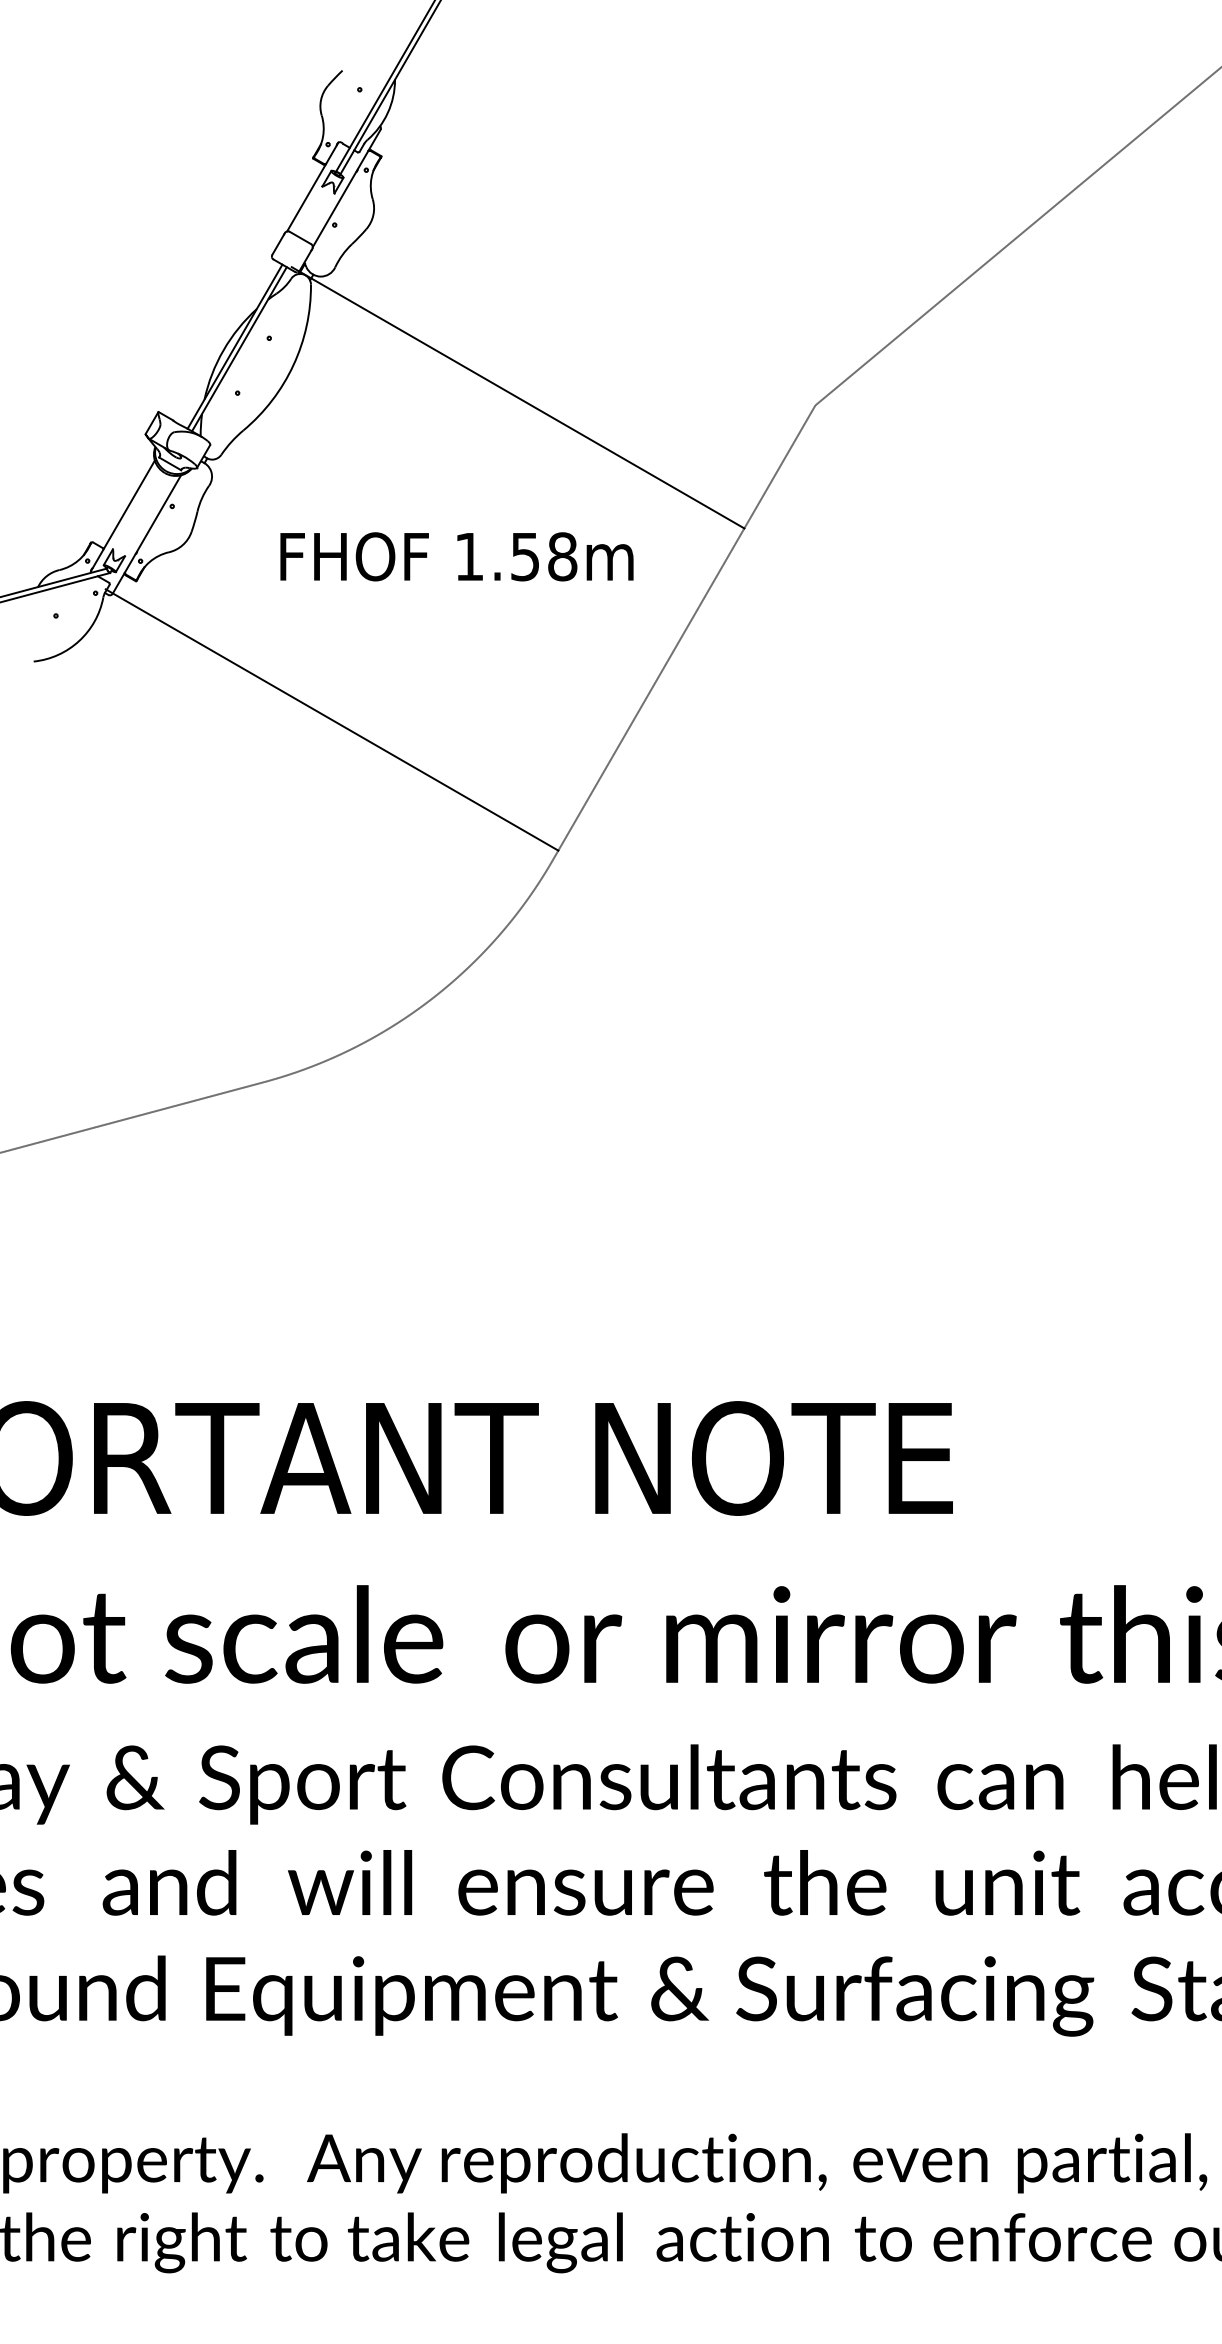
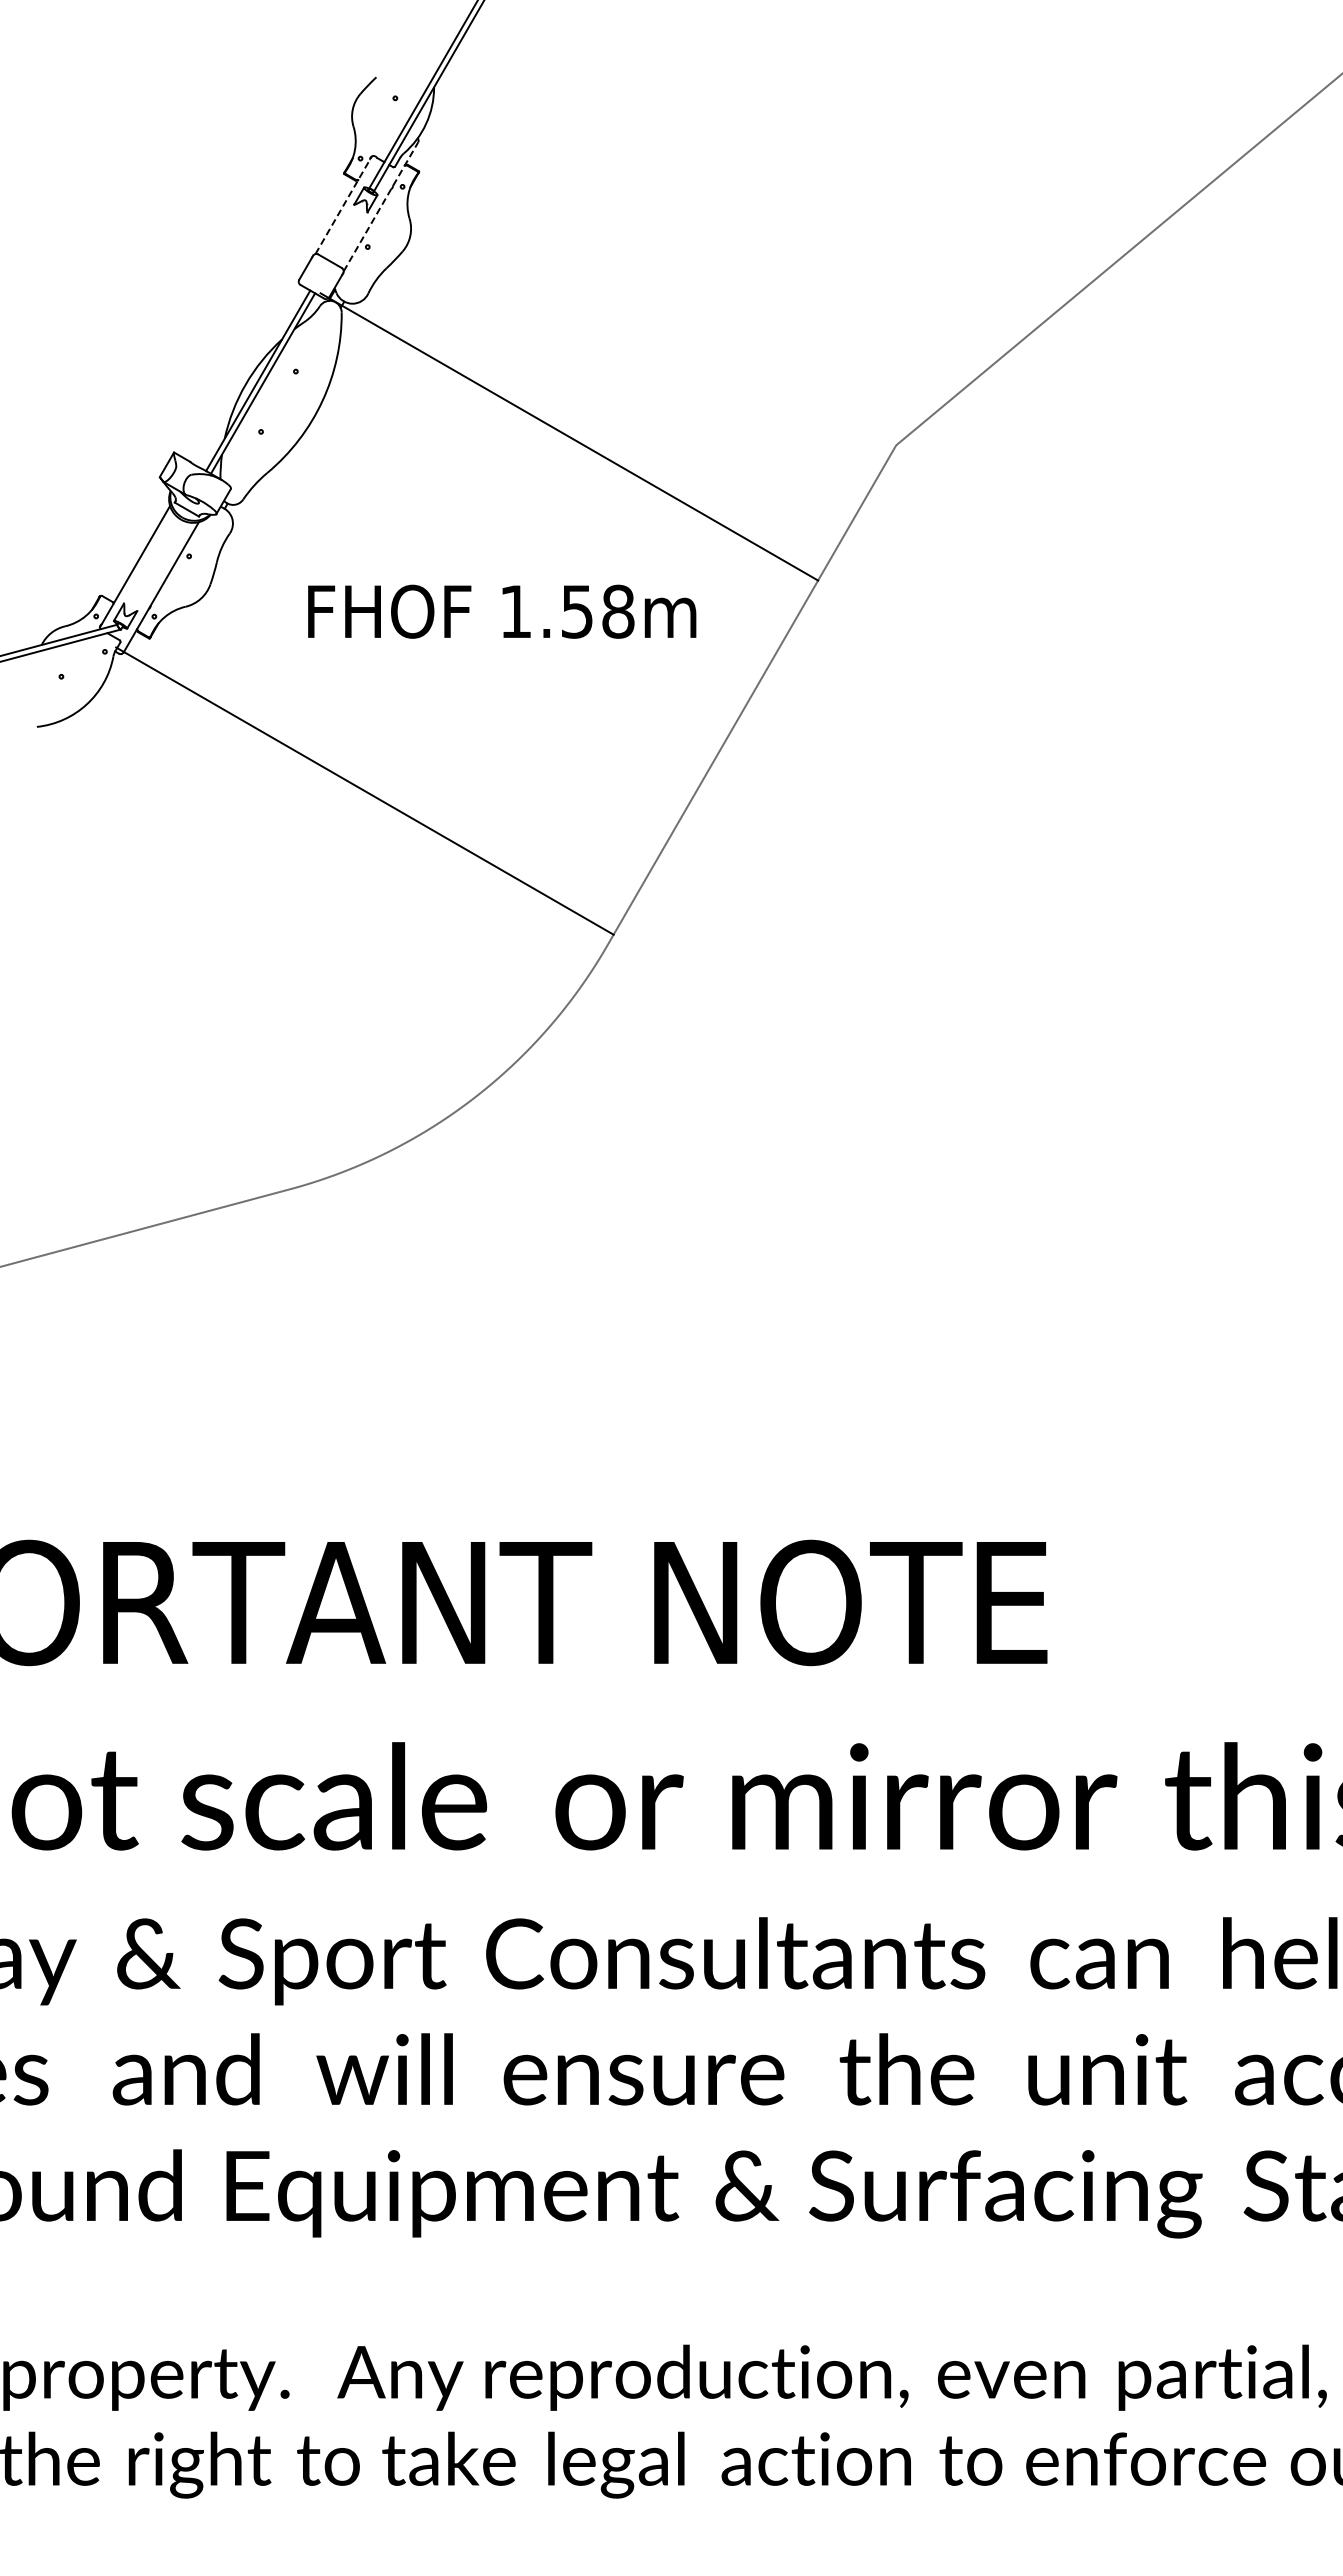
line: (312, 186) -> (343, 204), solid -> dashed
line: (347, 188) -> (381, 206), solid -> dashed

